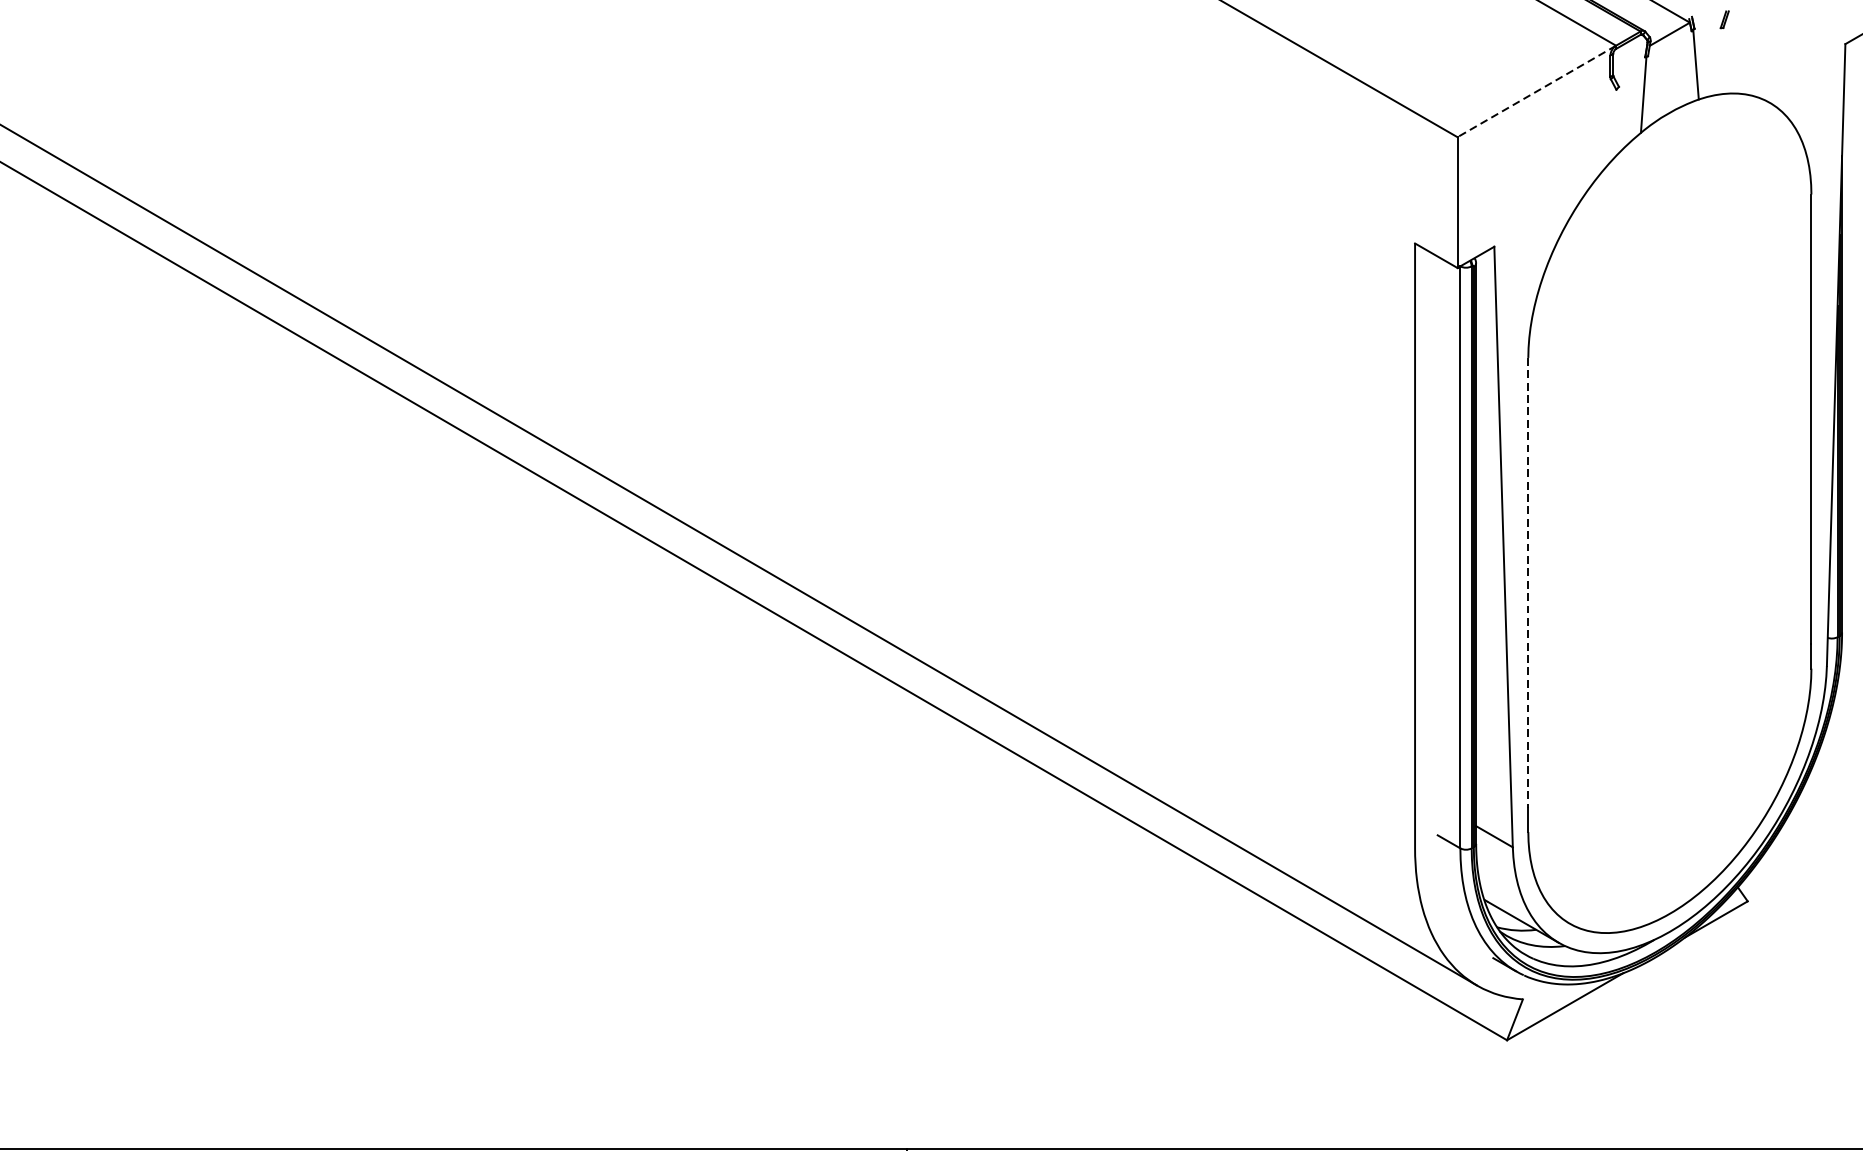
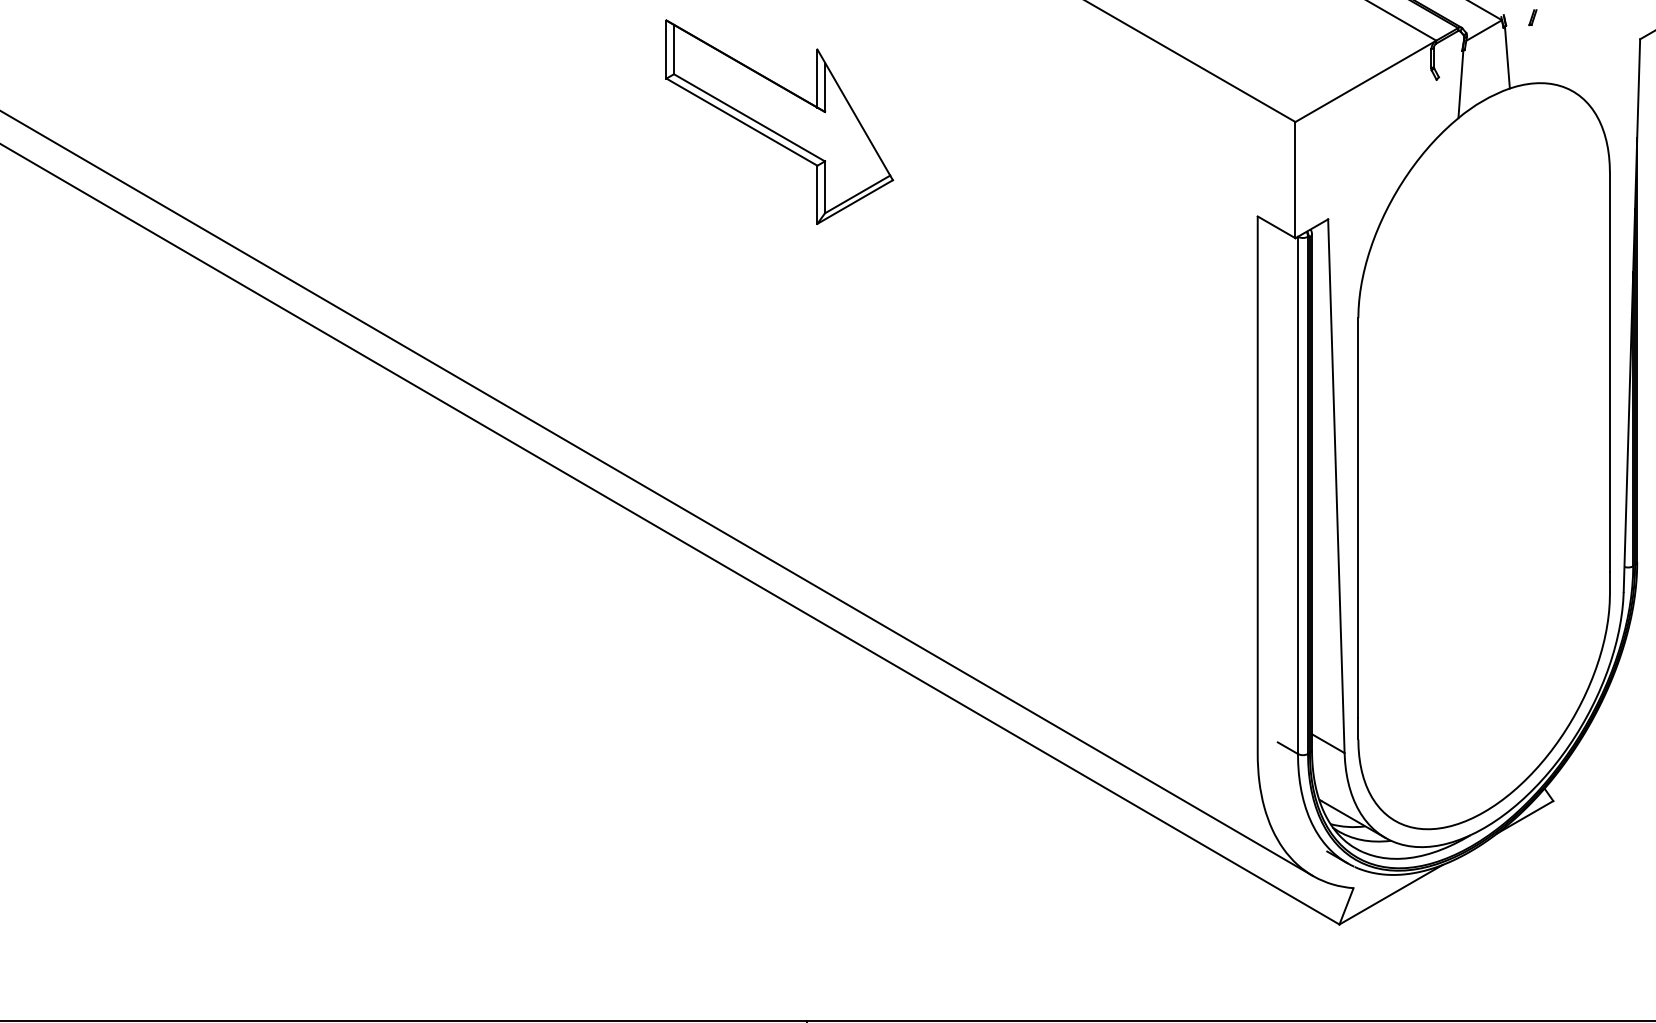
line: (1536, 91) -> (1365, 81), dashed -> solid
part: (876, 136) -> (779, 121), added
line: (1528, 582) -> (1358, 517), dashed -> solid

